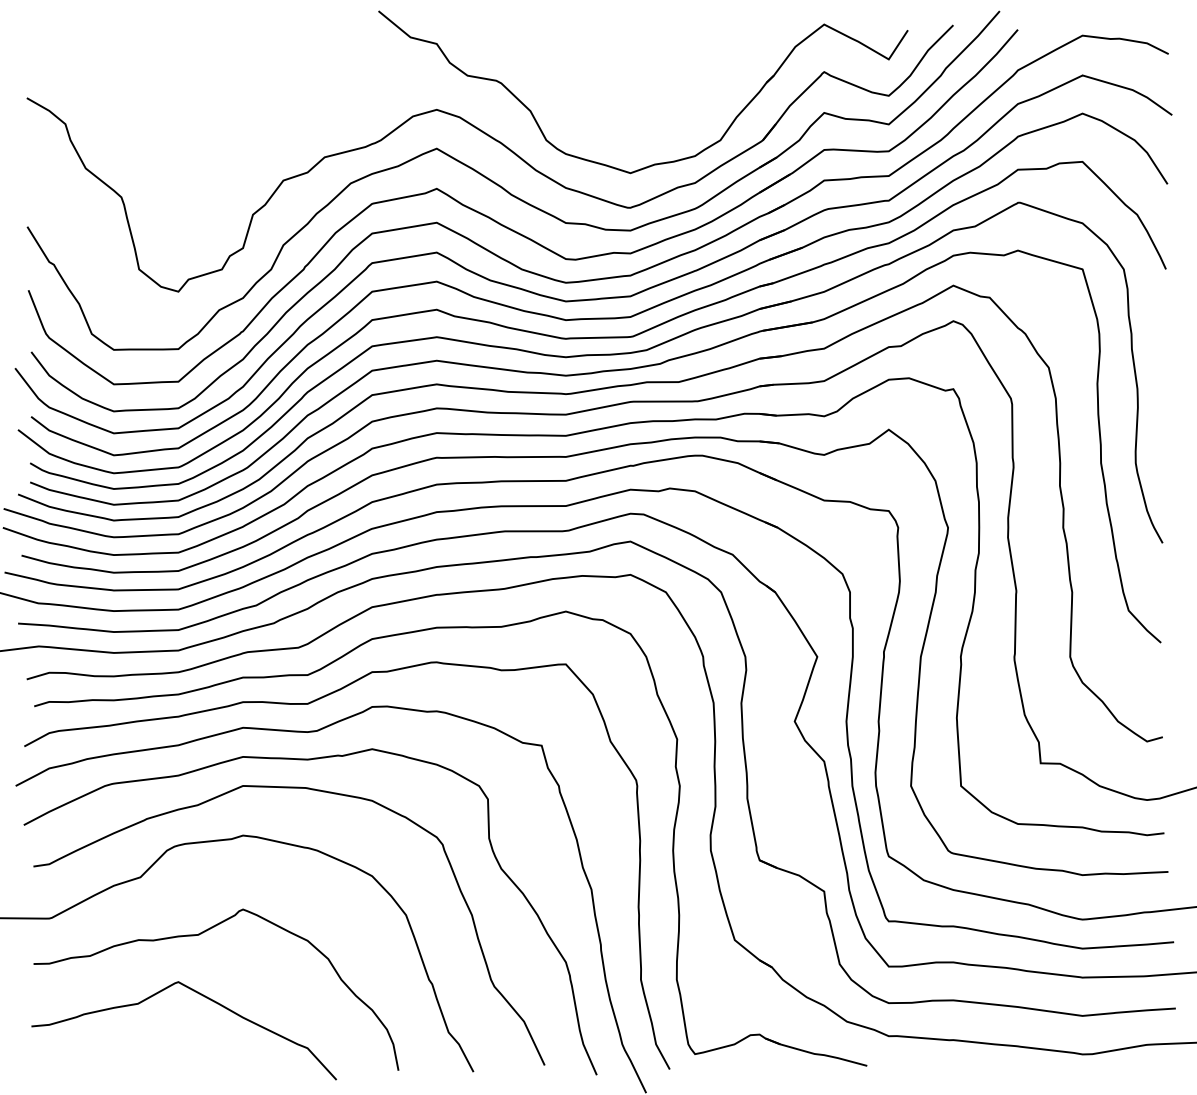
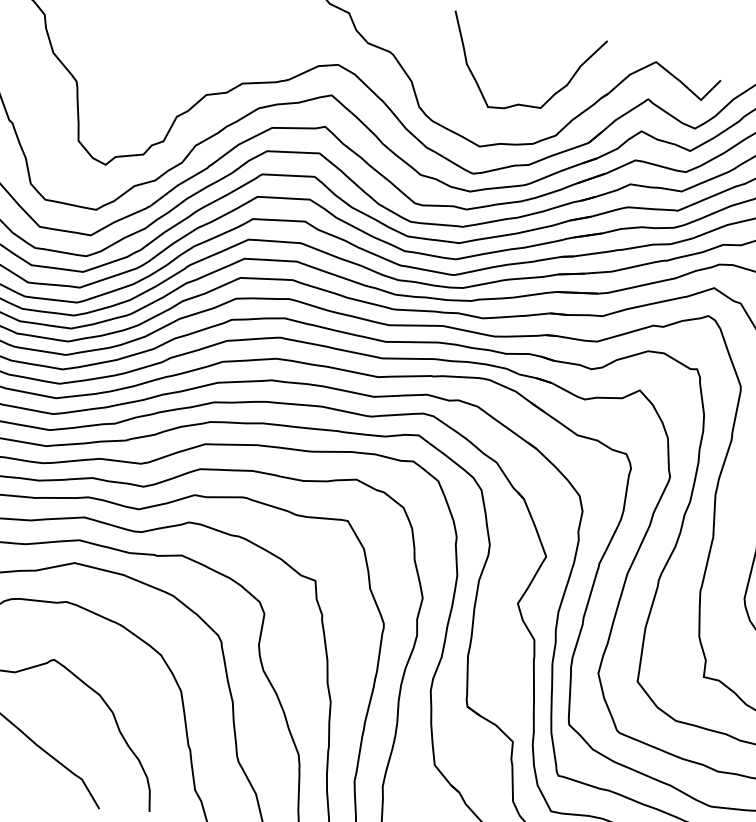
curve: (670, 110) -> (521, 104), added

